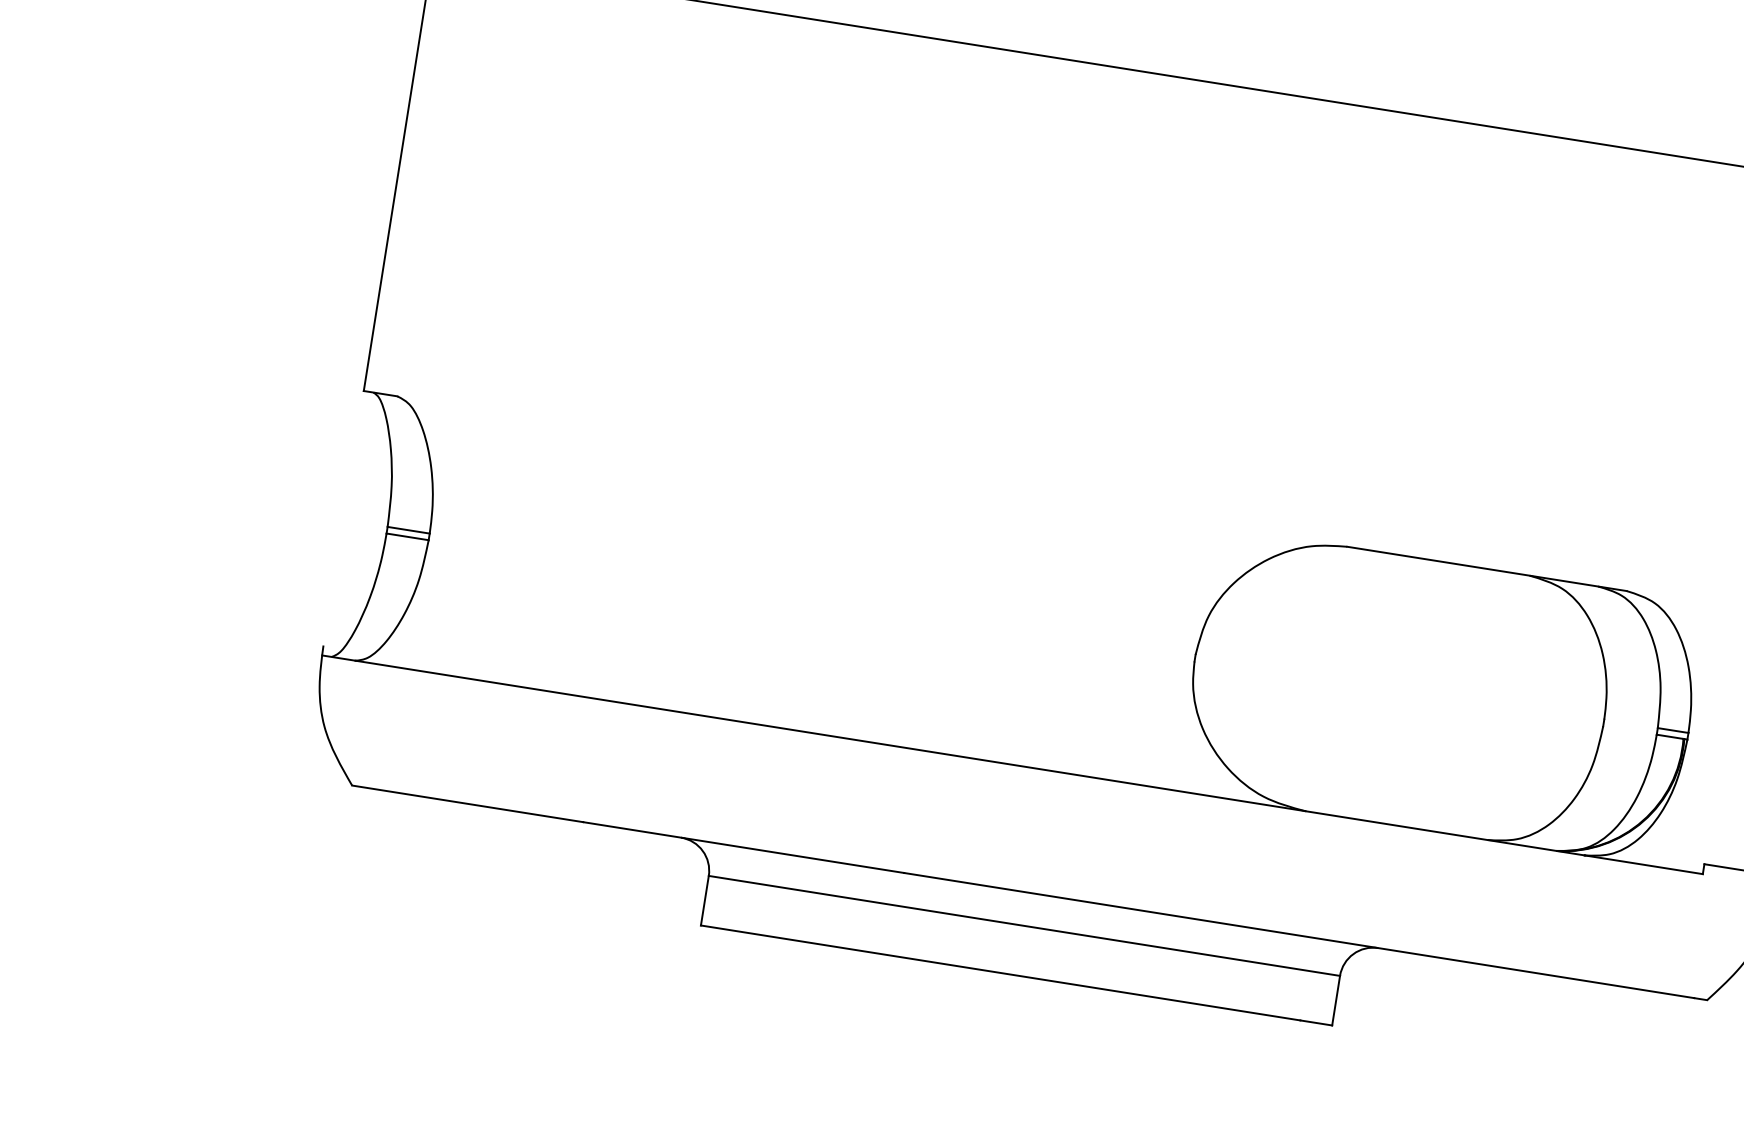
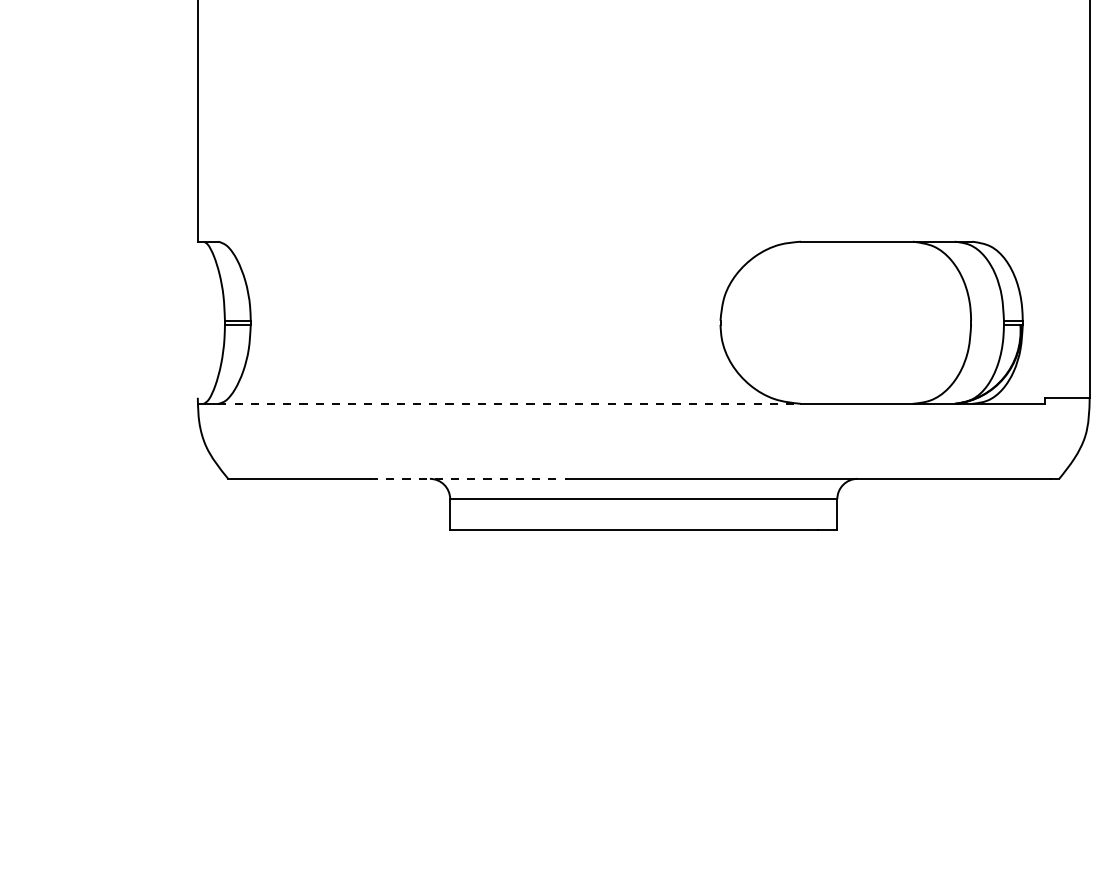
line: (831, 735) -> (510, 403), solid -> dashed
line: (743, 847) -> (468, 478), solid -> dashed

